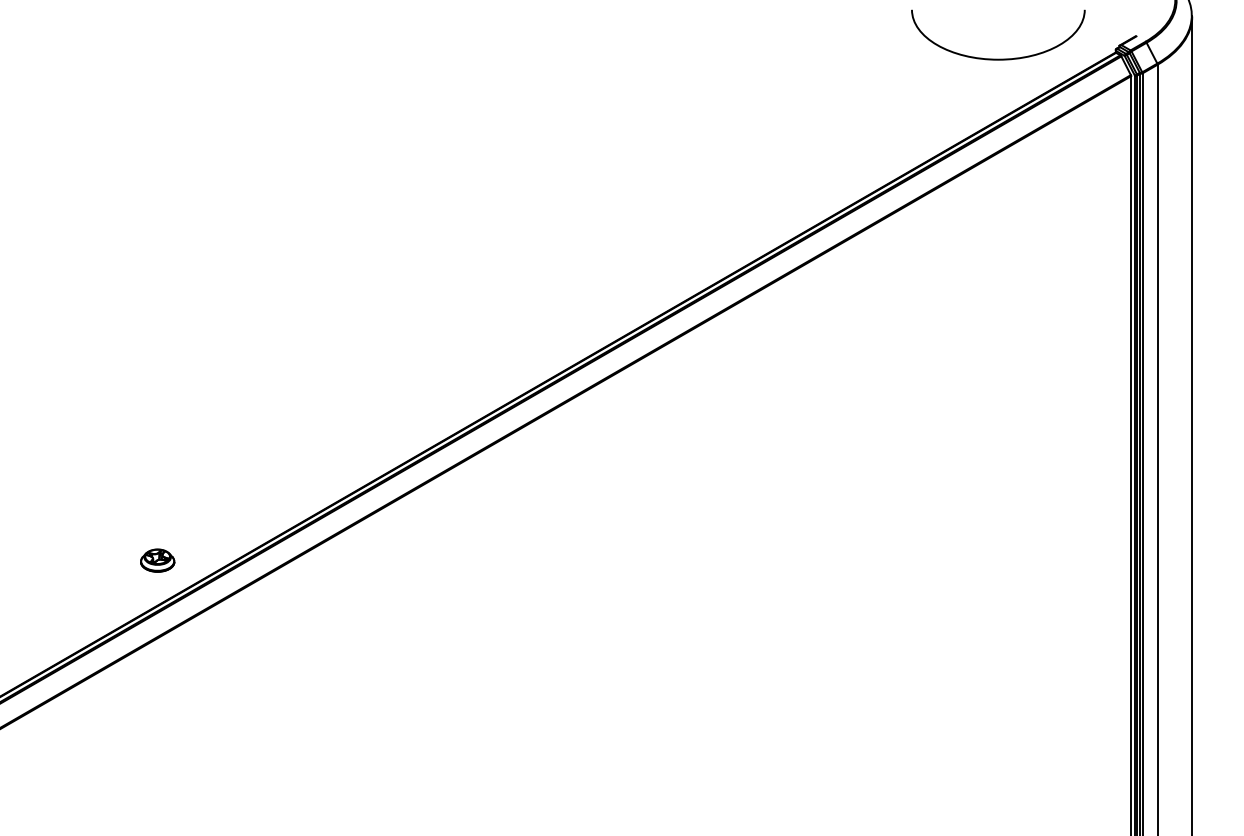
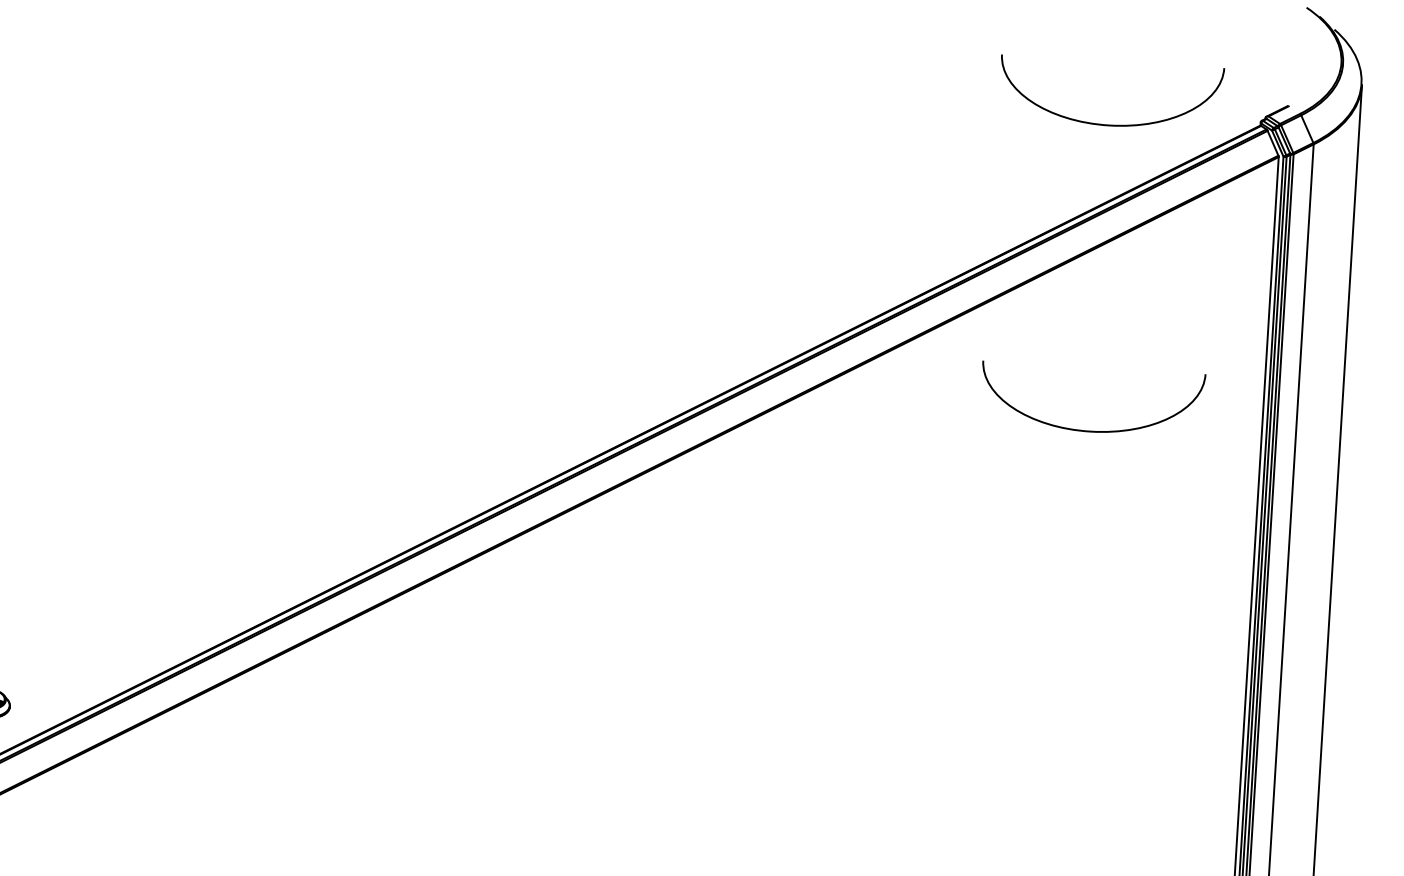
curve: (998, 296) -> (1090, 430), added

